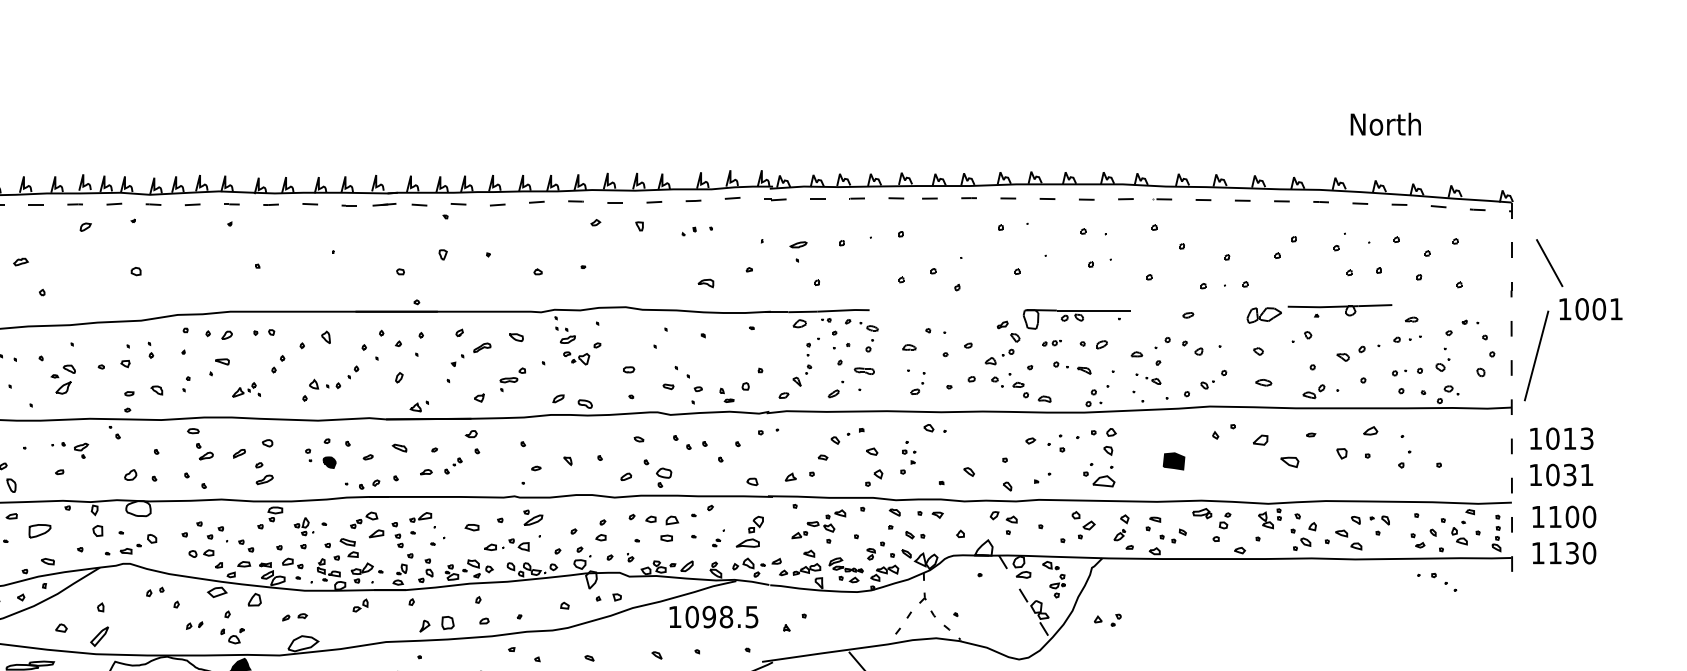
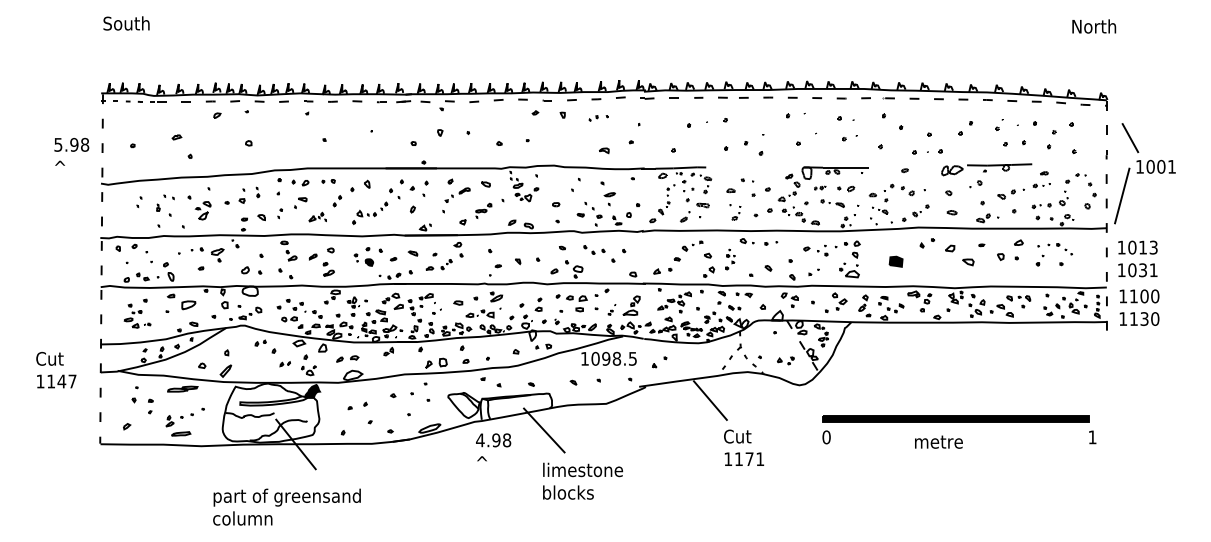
text: (1386, 124) -> (1094, 26), moved
part: (797, 252) -> (609, 199), moved
part: (769, 432) -> (771, 243), moved
part: (69, 449) -> (207, 254), size x1.43
part: (1435, 582) -> (1059, 249), moved
part: (294, 616) -> (347, 358), size x1.43
part: (1107, 619) -> (785, 360), moved

